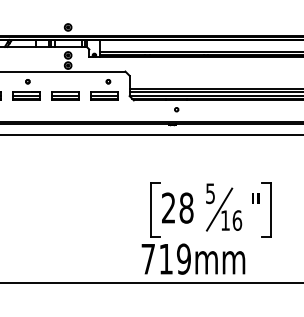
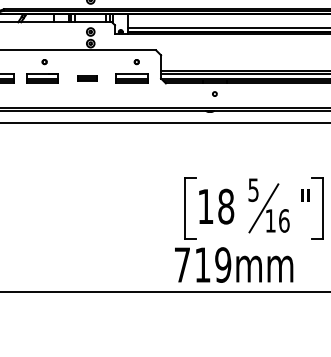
part: (65, 95) -> (87, 77), size x0.6
text: (168, 207) -> (205, 205), 28 -> 18

